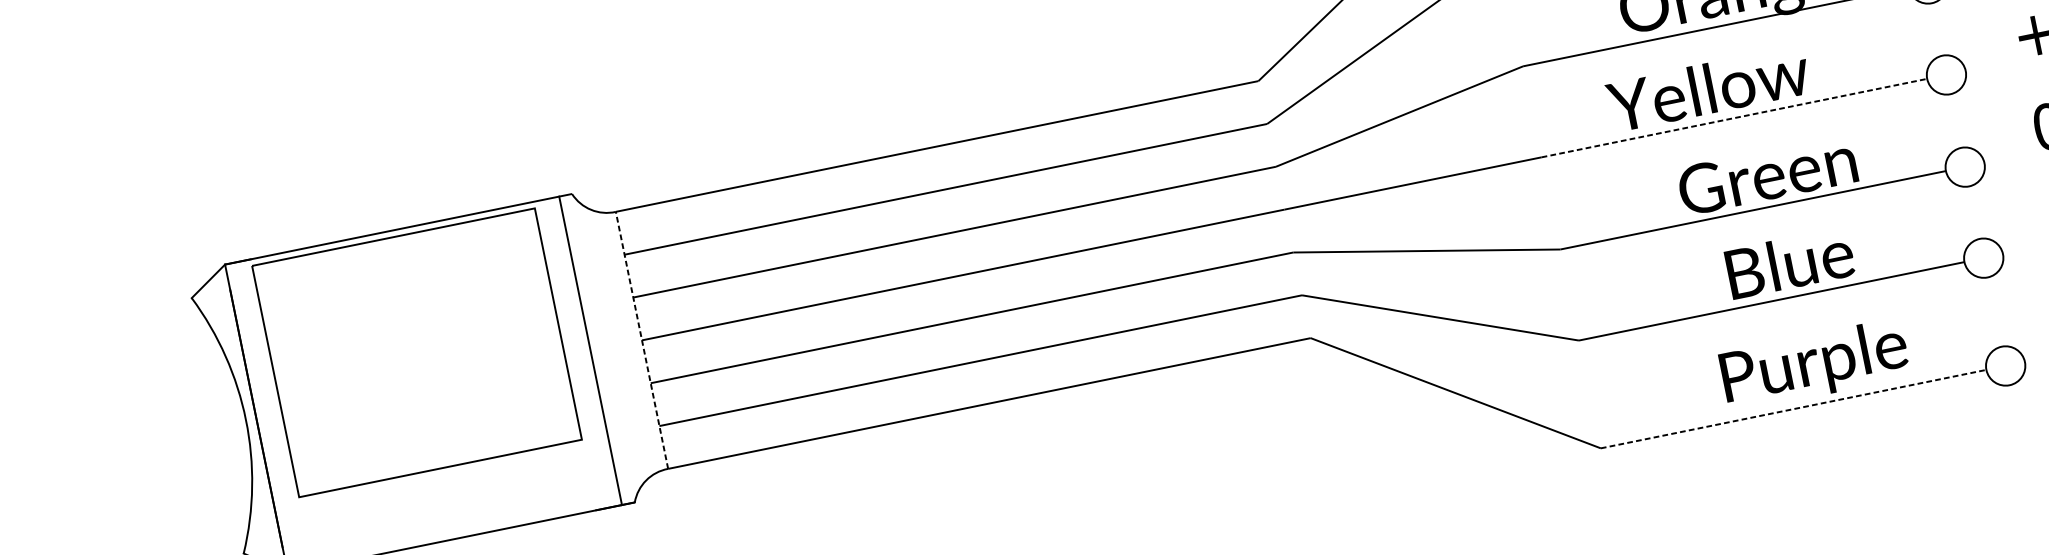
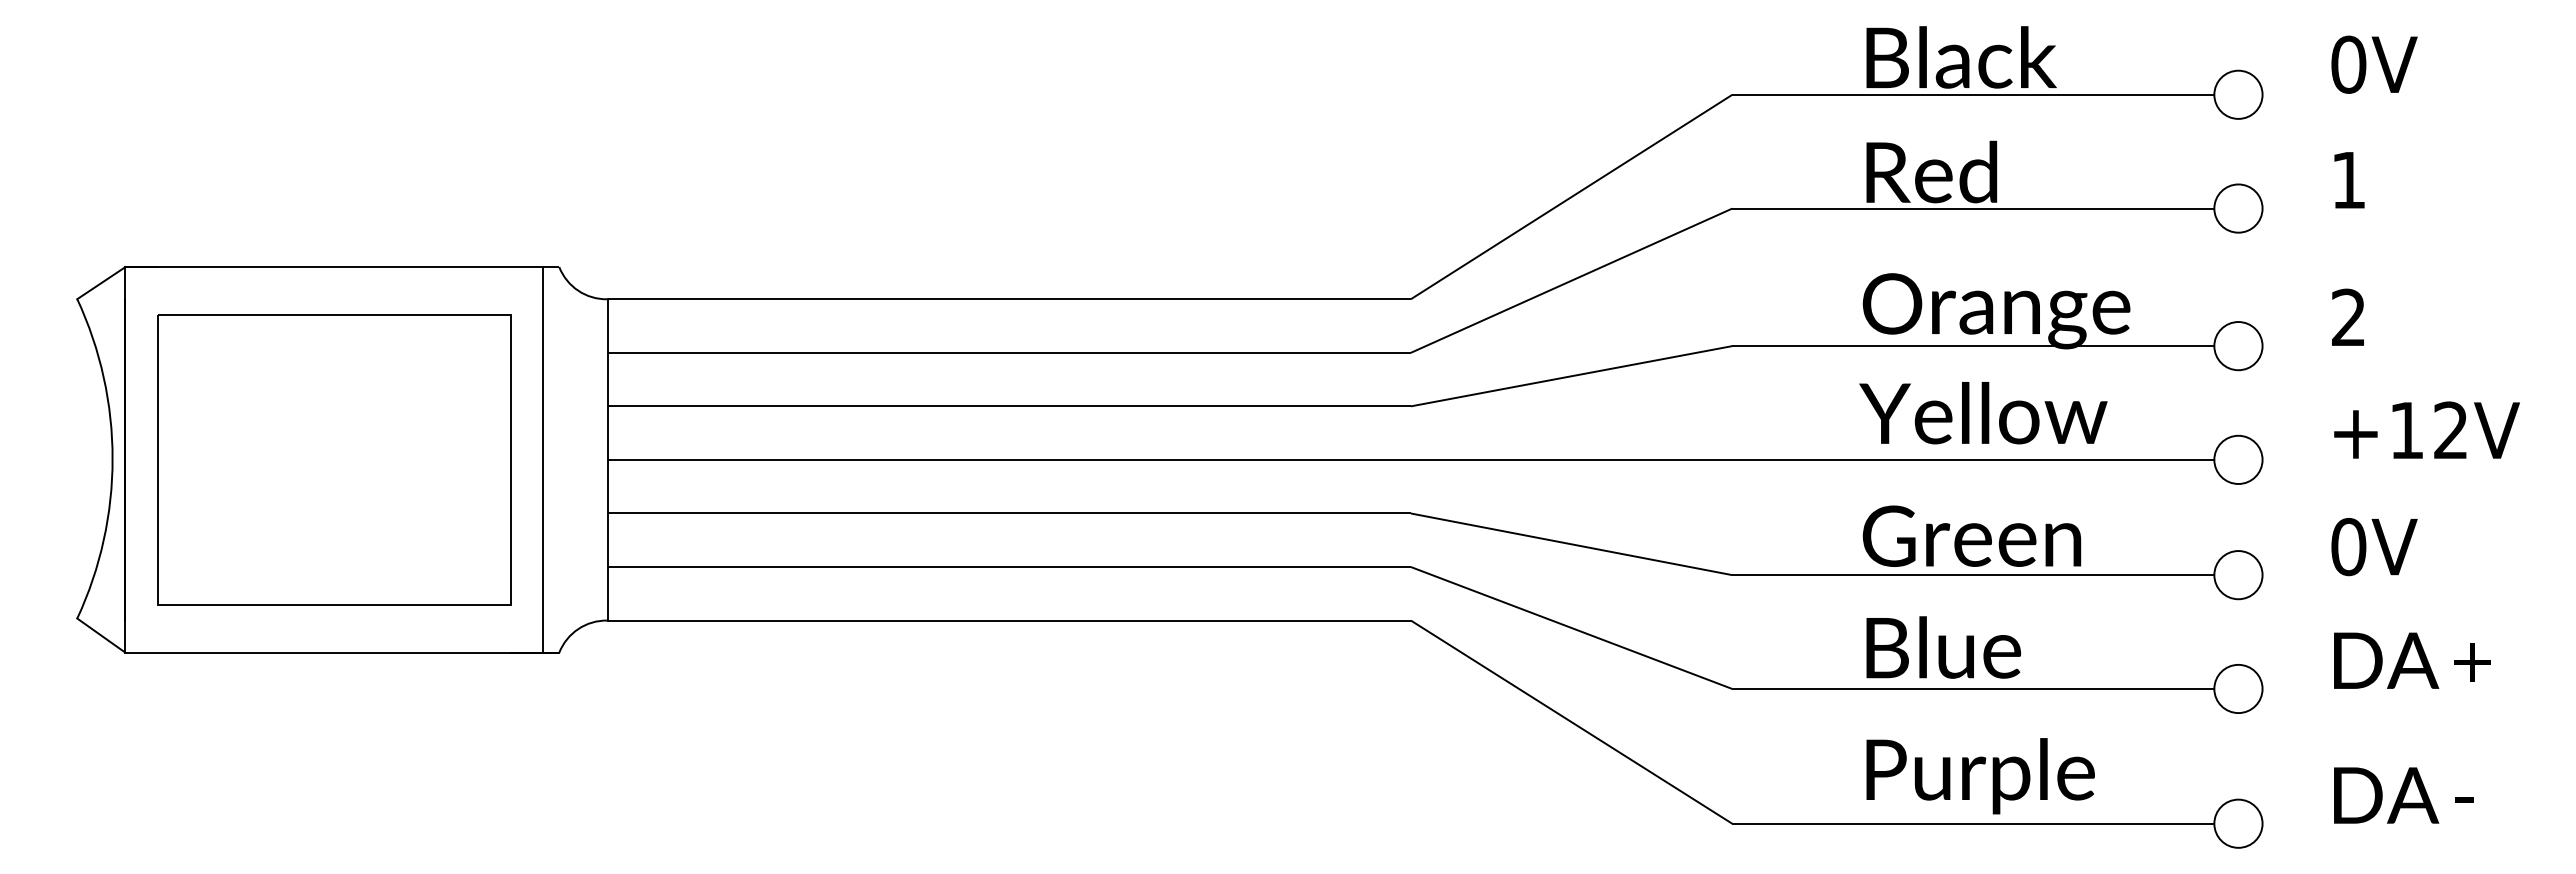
text: (1708, 88) -> (1983, 413), moved
line: (1734, 117) -> (1973, 459), dashed -> solid
text: (1766, 174) -> (1971, 535), moved
text: (1789, 263) -> (1943, 647), moved
line: (641, 340) -> (607, 459), dashed -> solid
part: (417, 352) -> (334, 459), moved
text: (1814, 365) -> (1980, 776), moved
line: (1793, 408) -> (1973, 823), dashed -> solid

